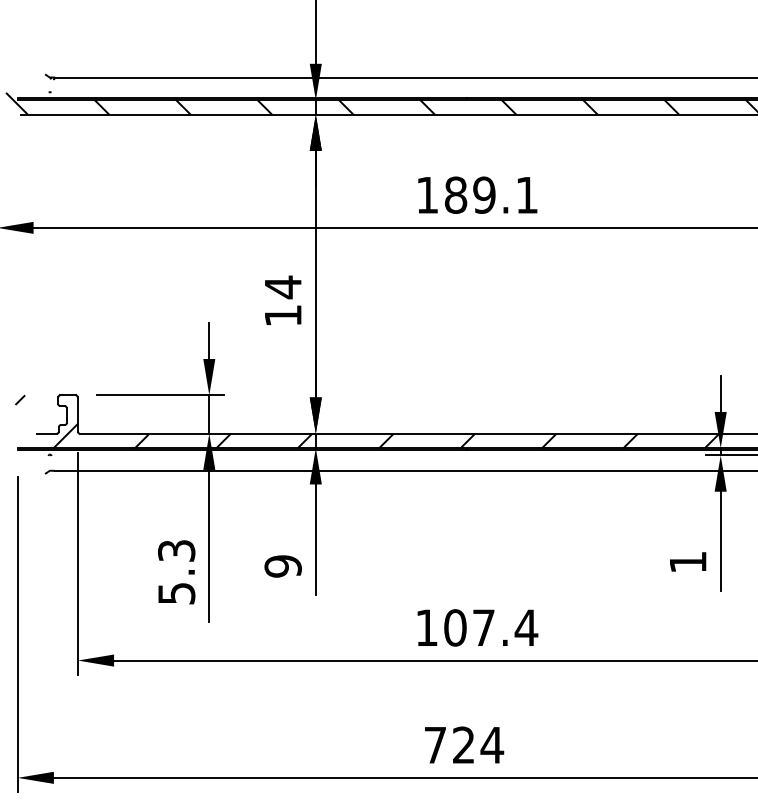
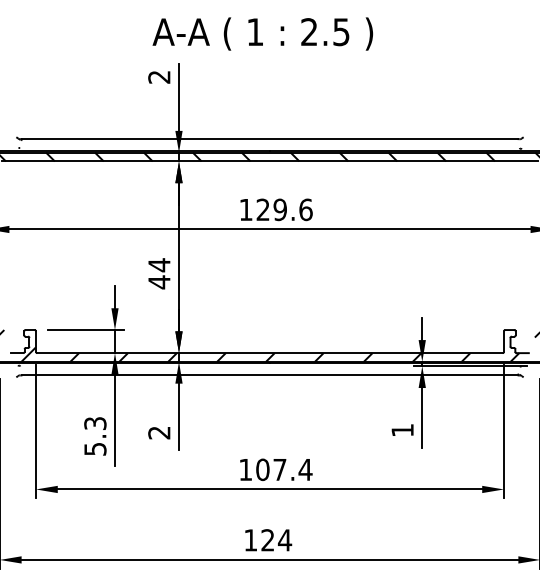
text: (491, 194) -> (284, 209), 189.1 -> 129.6
text: (283, 316) -> (159, 282), 14 -> 44
text: (283, 565) -> (159, 432), 9 -> 2
text: (434, 745) -> (250, 540), 724 -> 124

